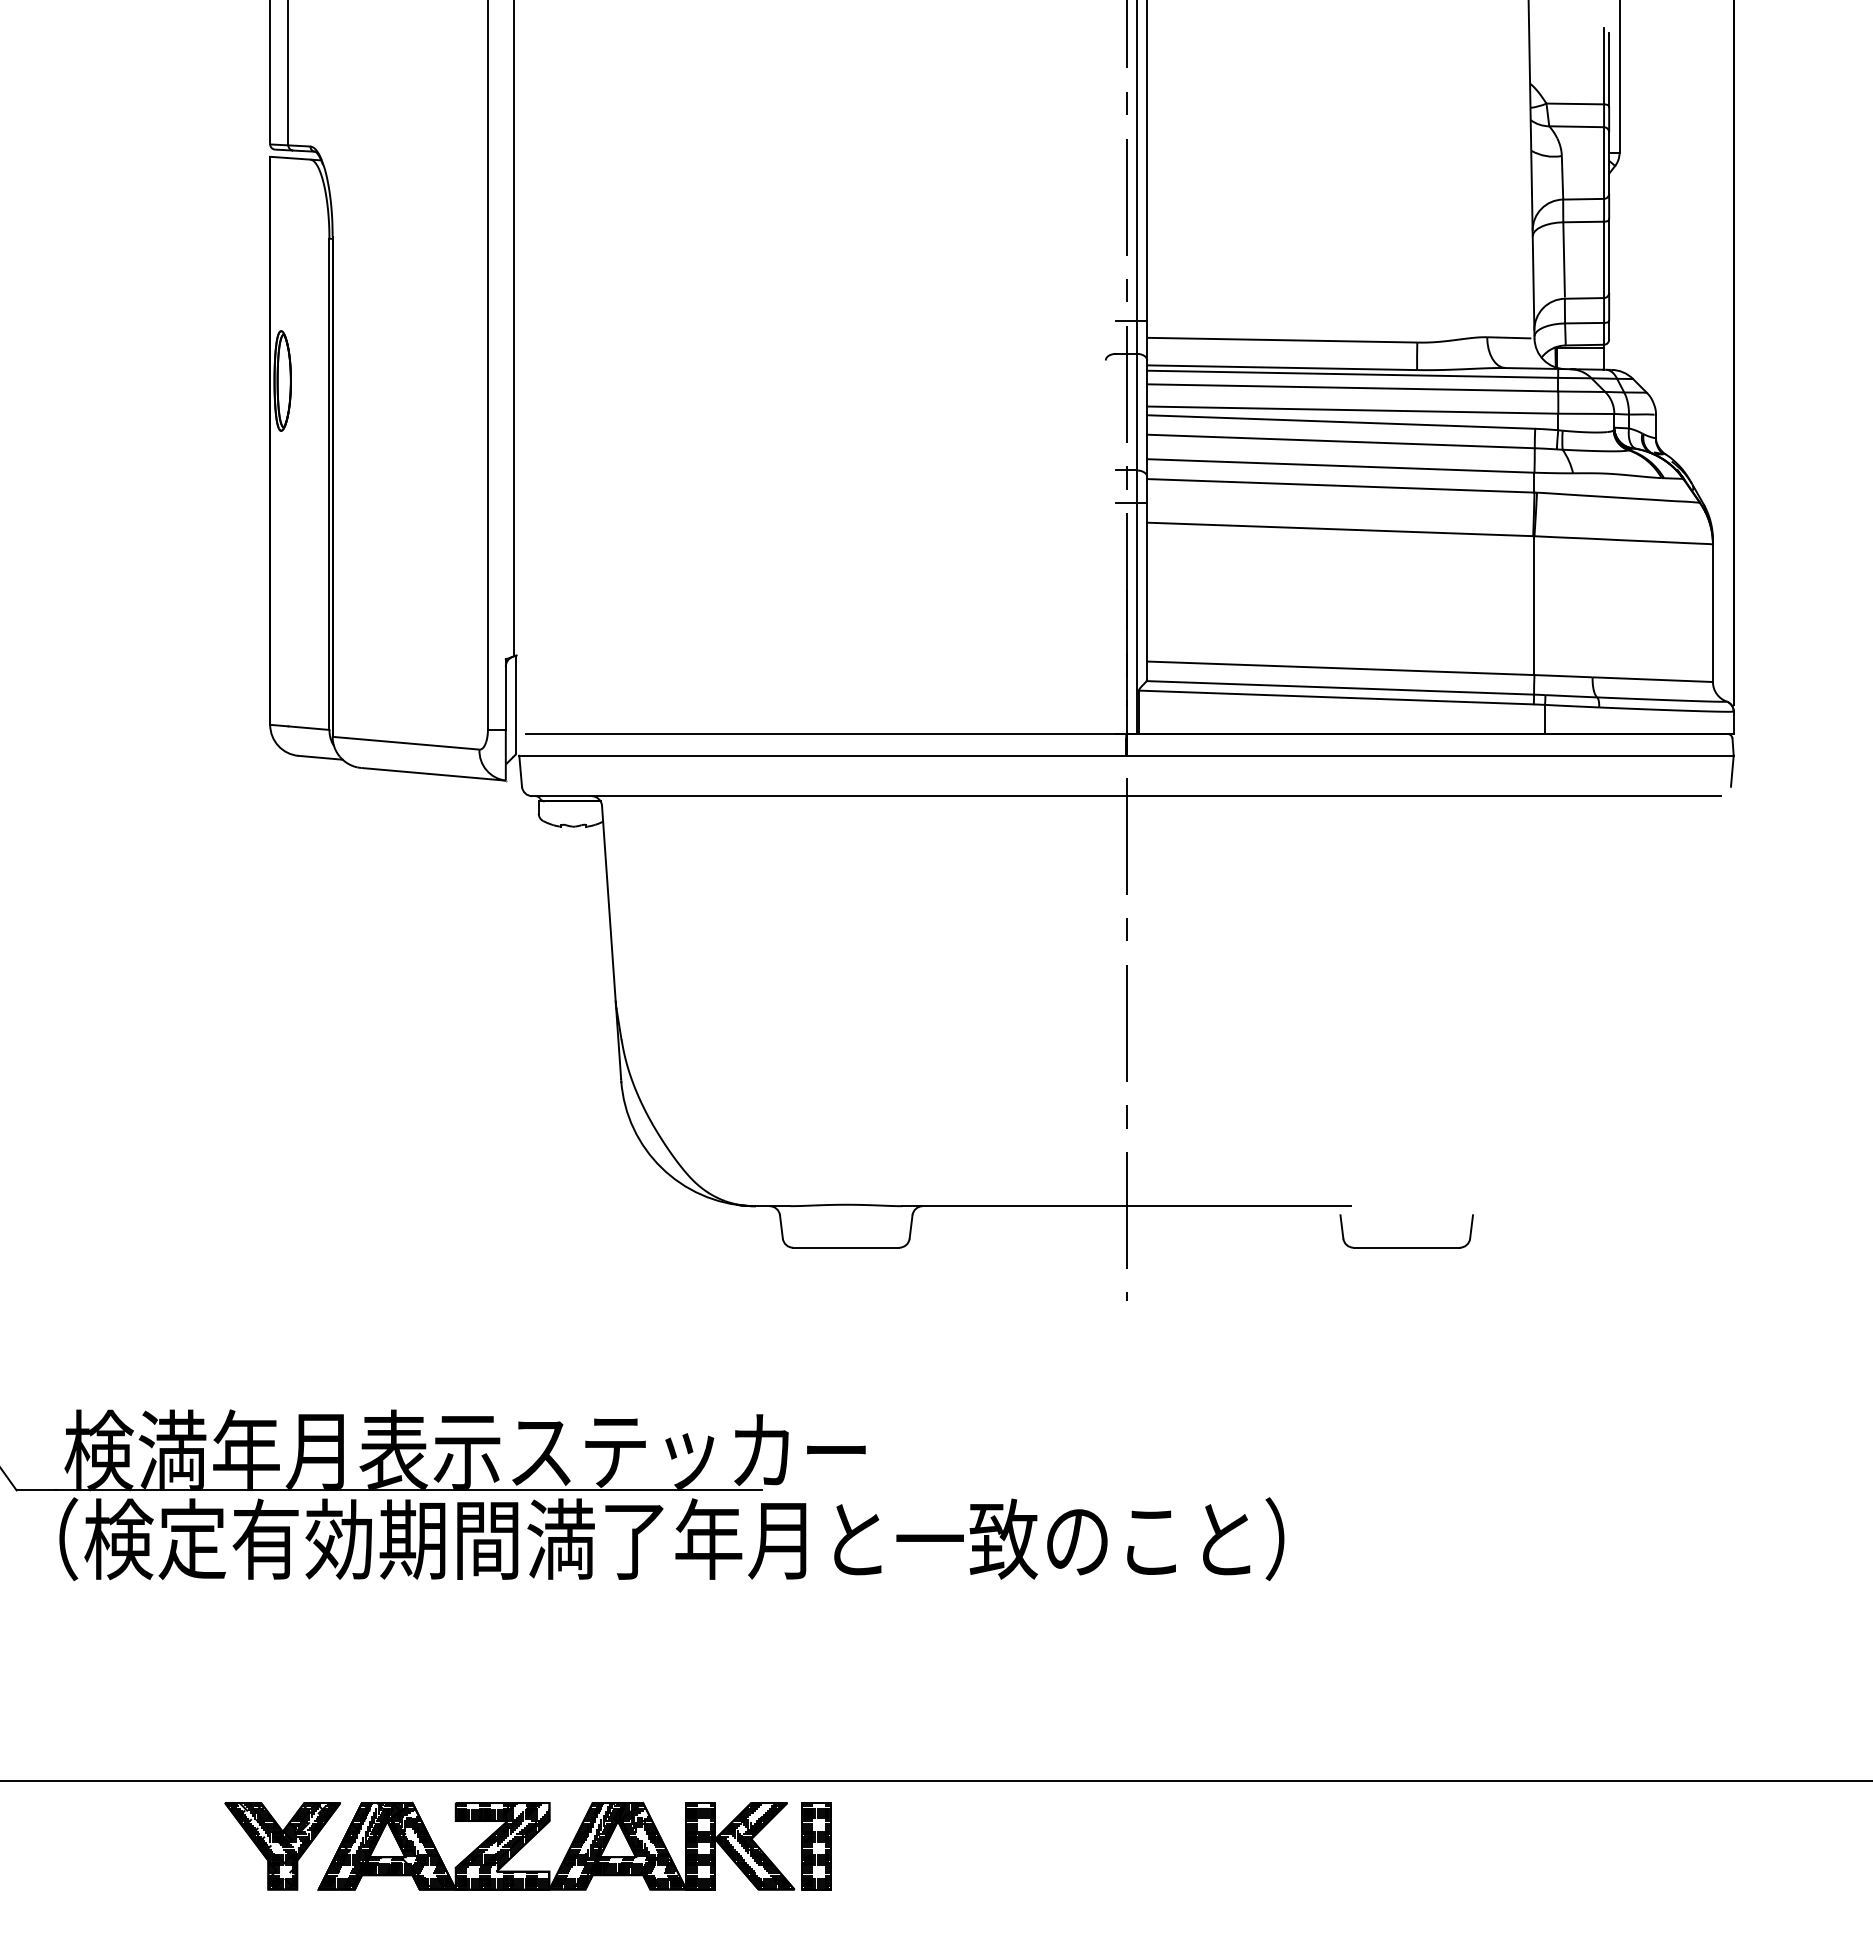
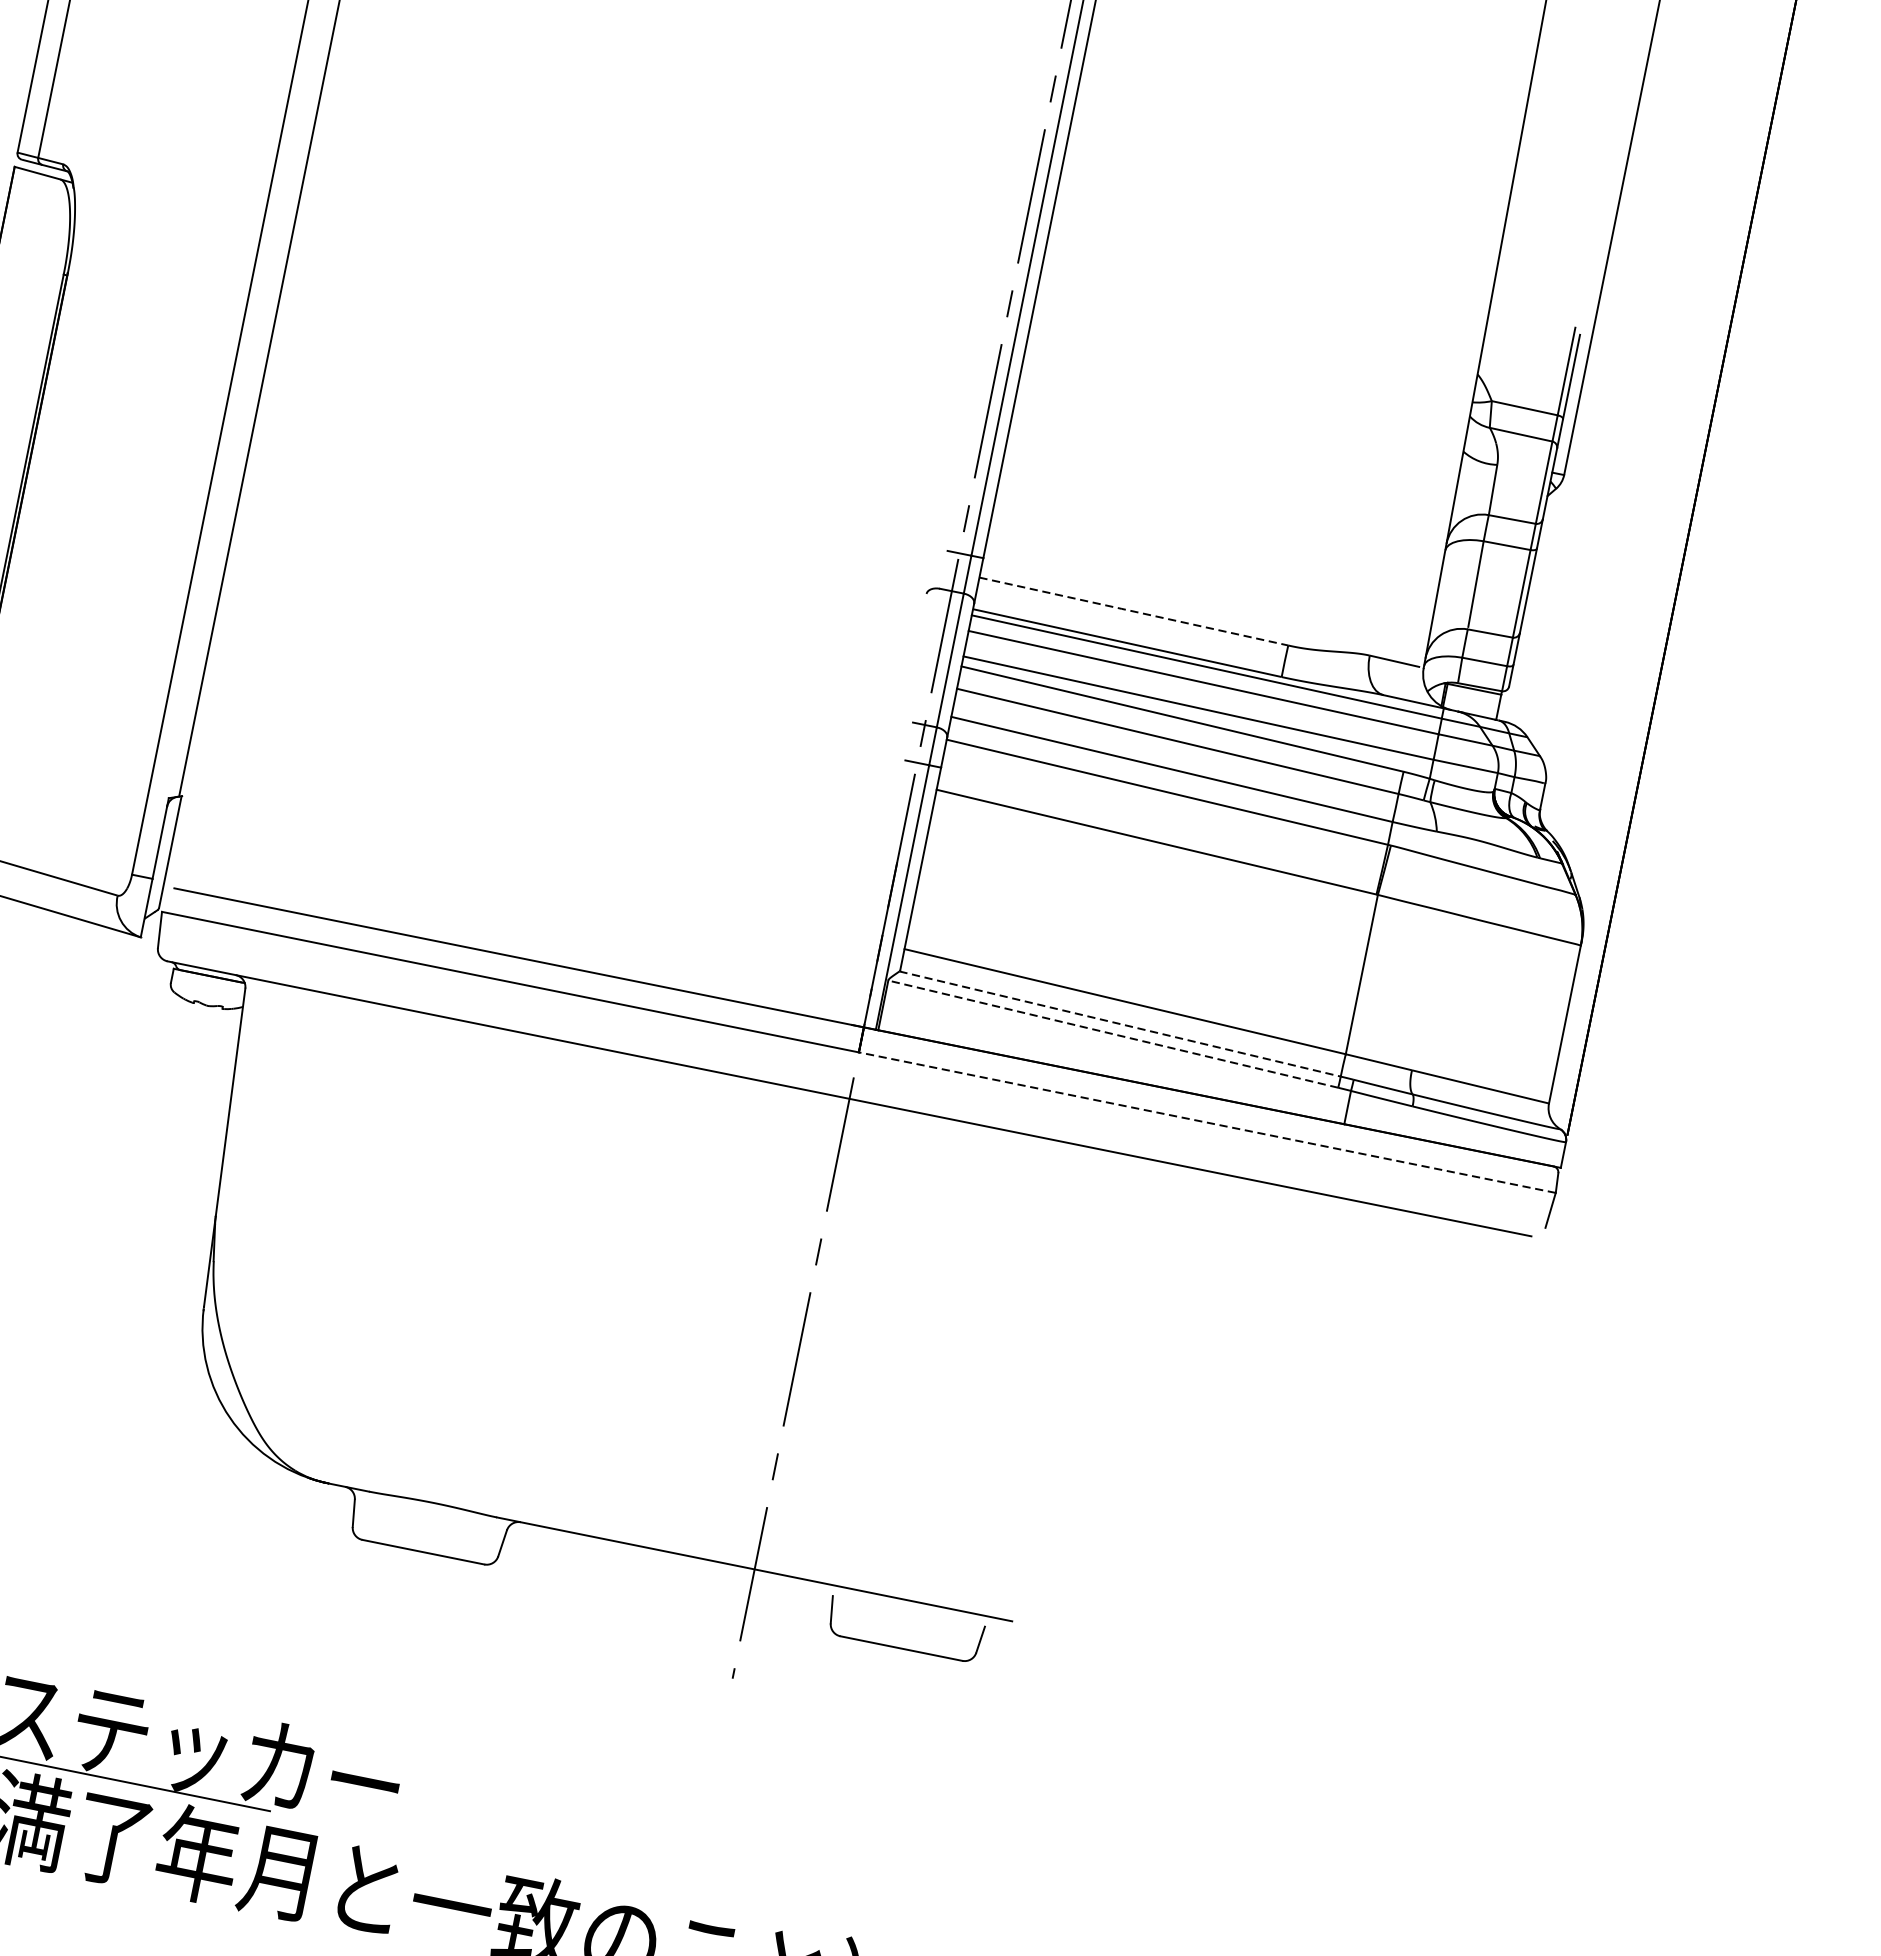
line: (1281, 340) -> (1132, 611), solid -> dashed
line: (1340, 687) -> (1120, 1023), solid -> dashed
line: (1336, 697) -> (1113, 1034), solid -> dashed
line: (1430, 755) -> (1207, 1122), solid -> dashed
part: (1406, 1247) -> (901, 1648), moved

